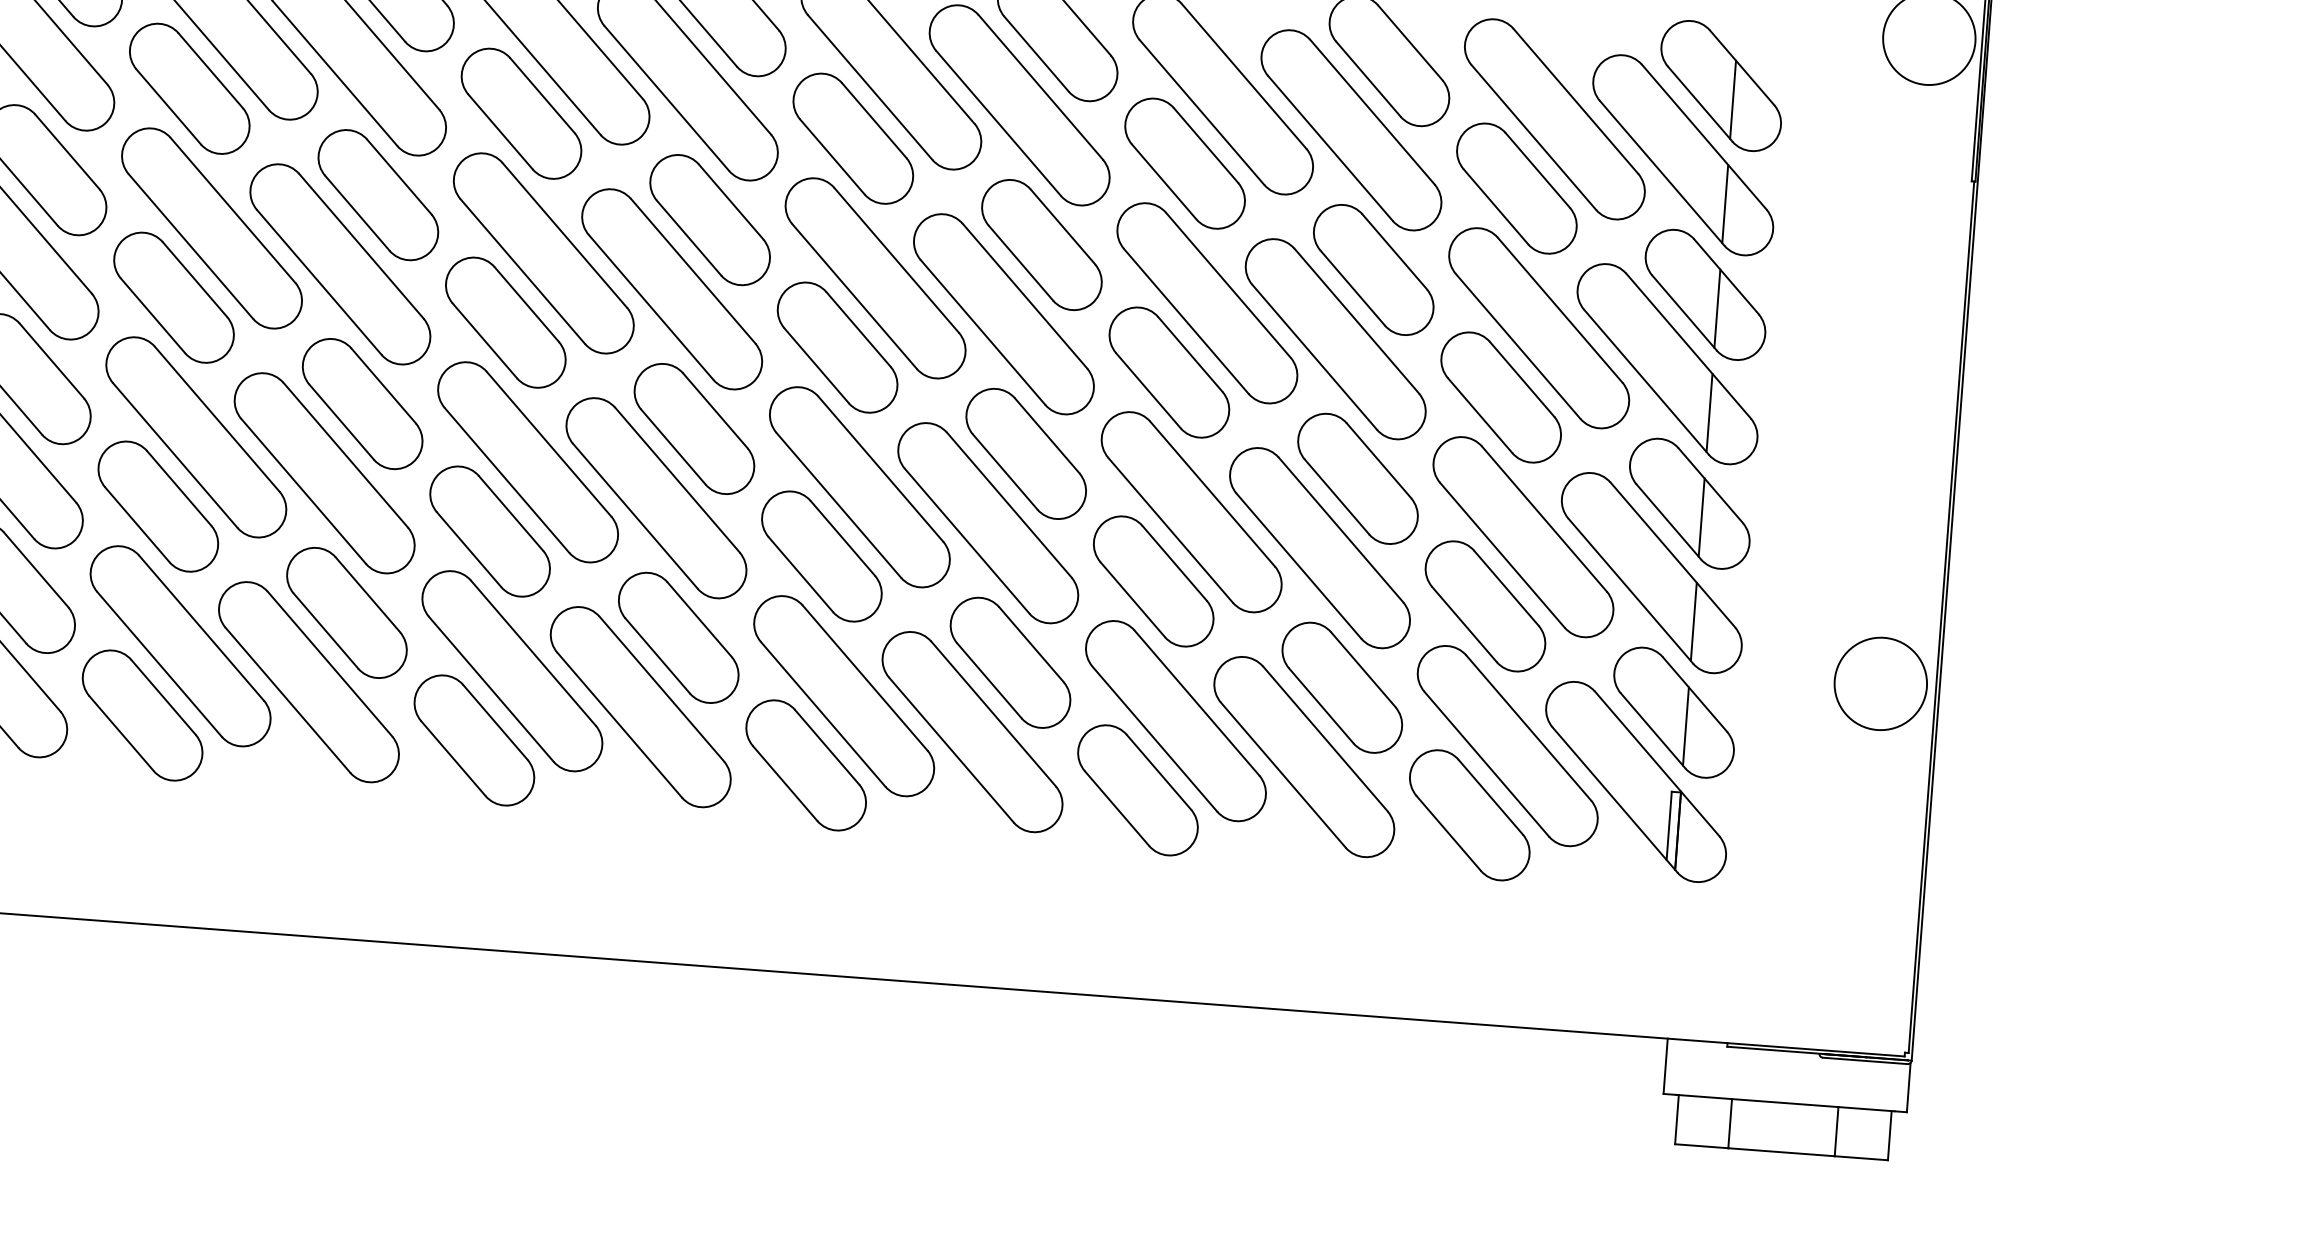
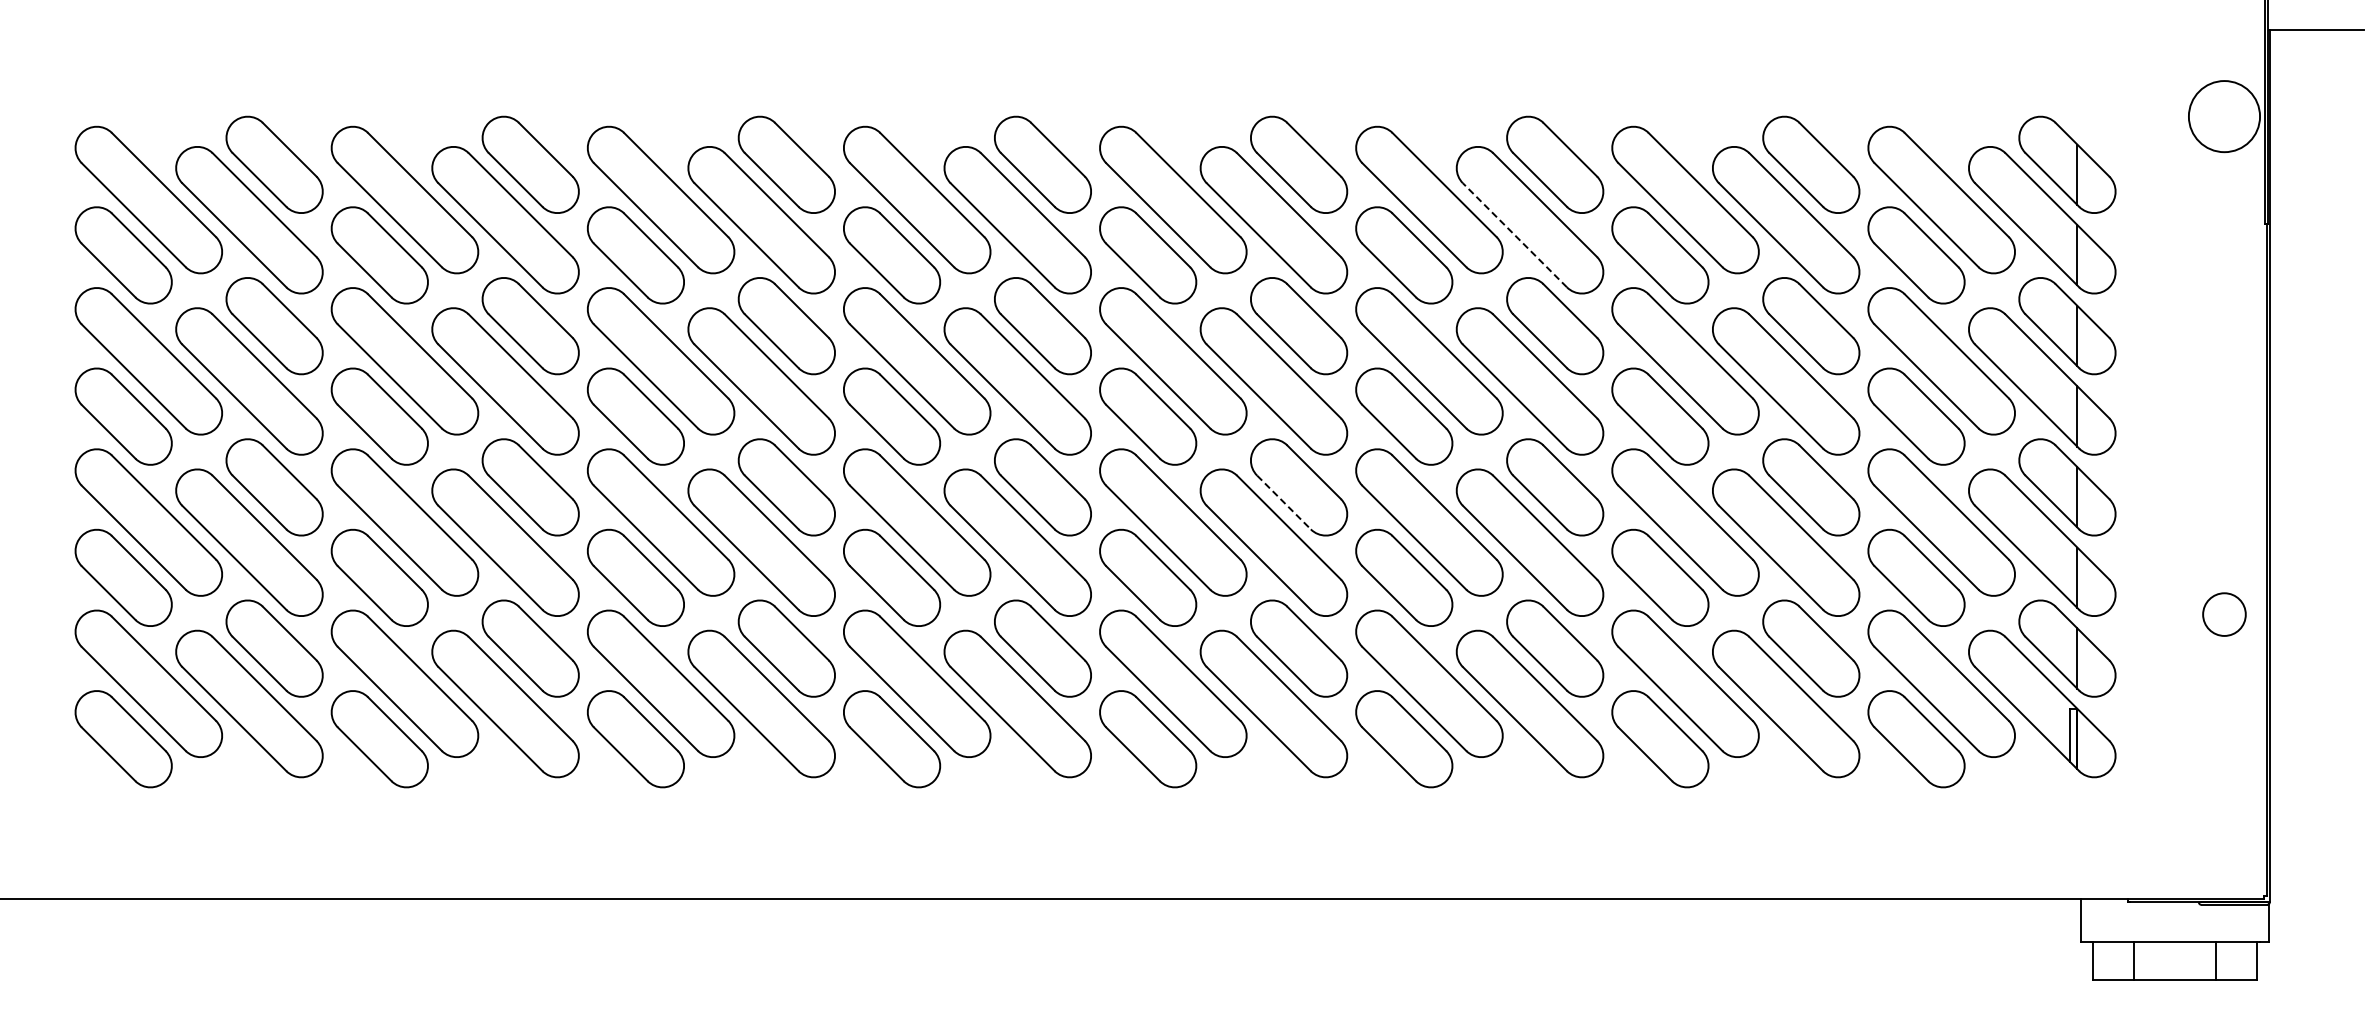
line: (998, 123) -> (1514, 235), solid -> dashed
line: (674, 447) -> (1284, 502), solid -> dashed
circle: (1880, 683) -> (2224, 614), size x0.6

